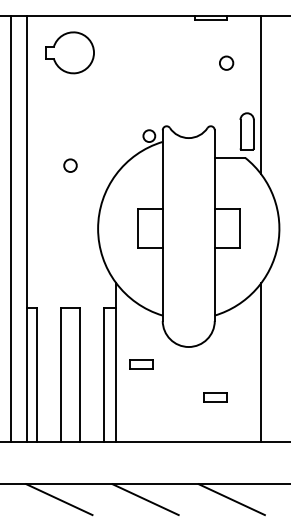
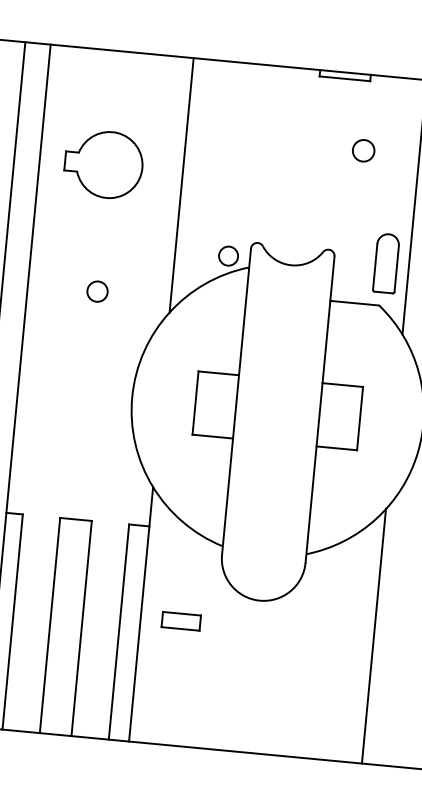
part: (69, 52) -> (103, 163), moved
line: (116, 94) -> (182, 184), added
part: (215, 397) -> (295, 685), removed

